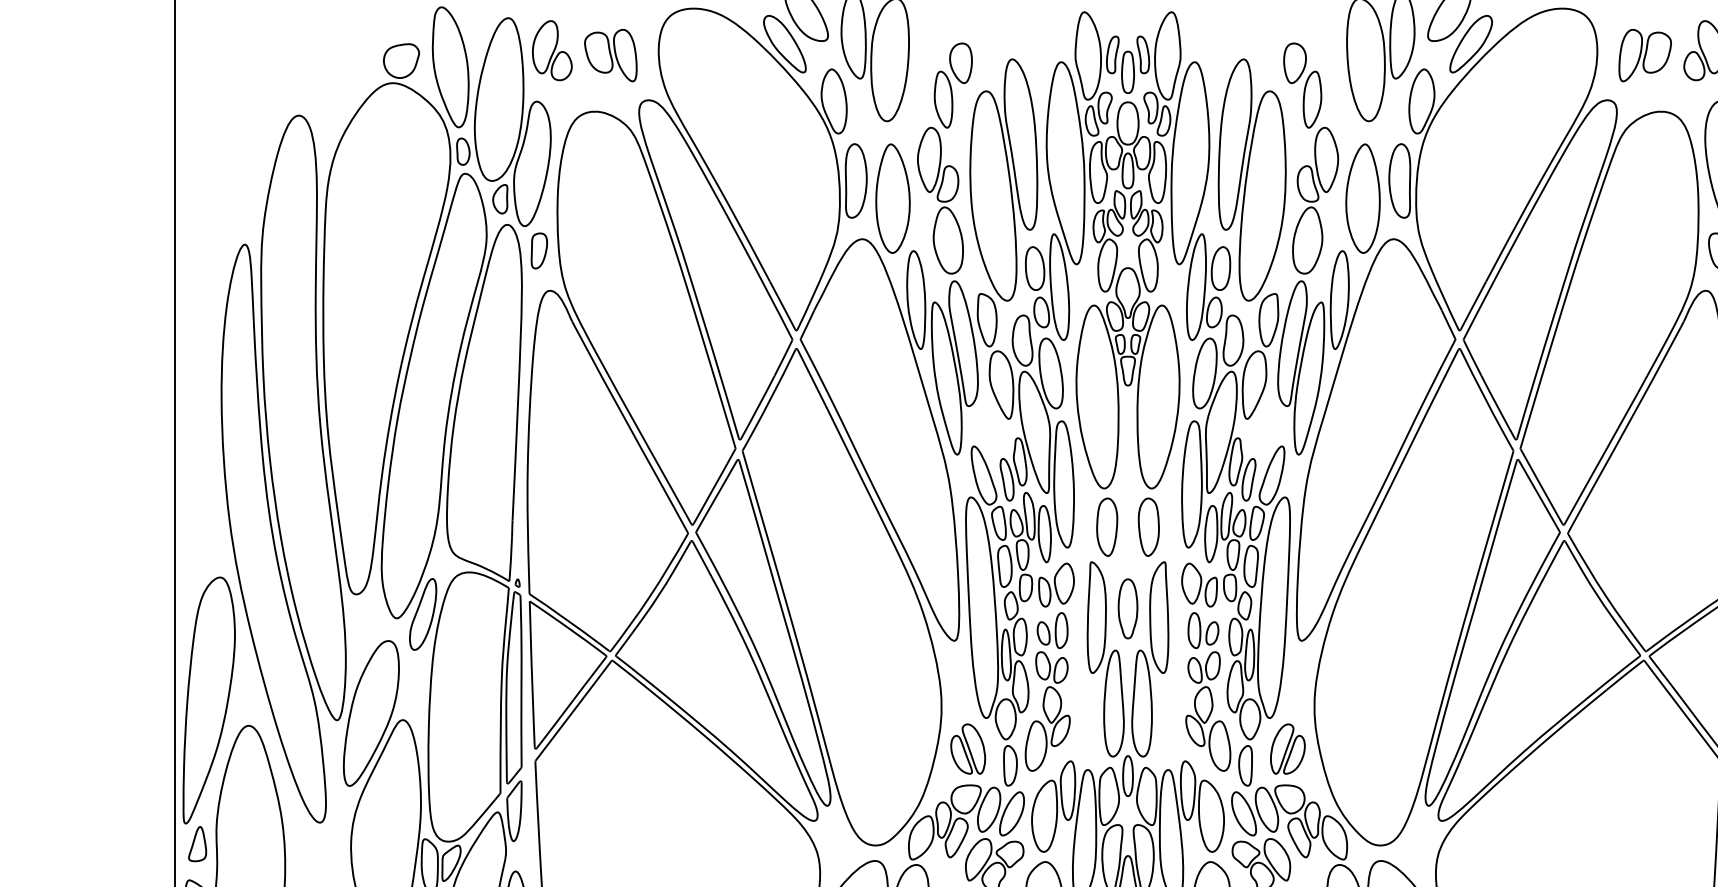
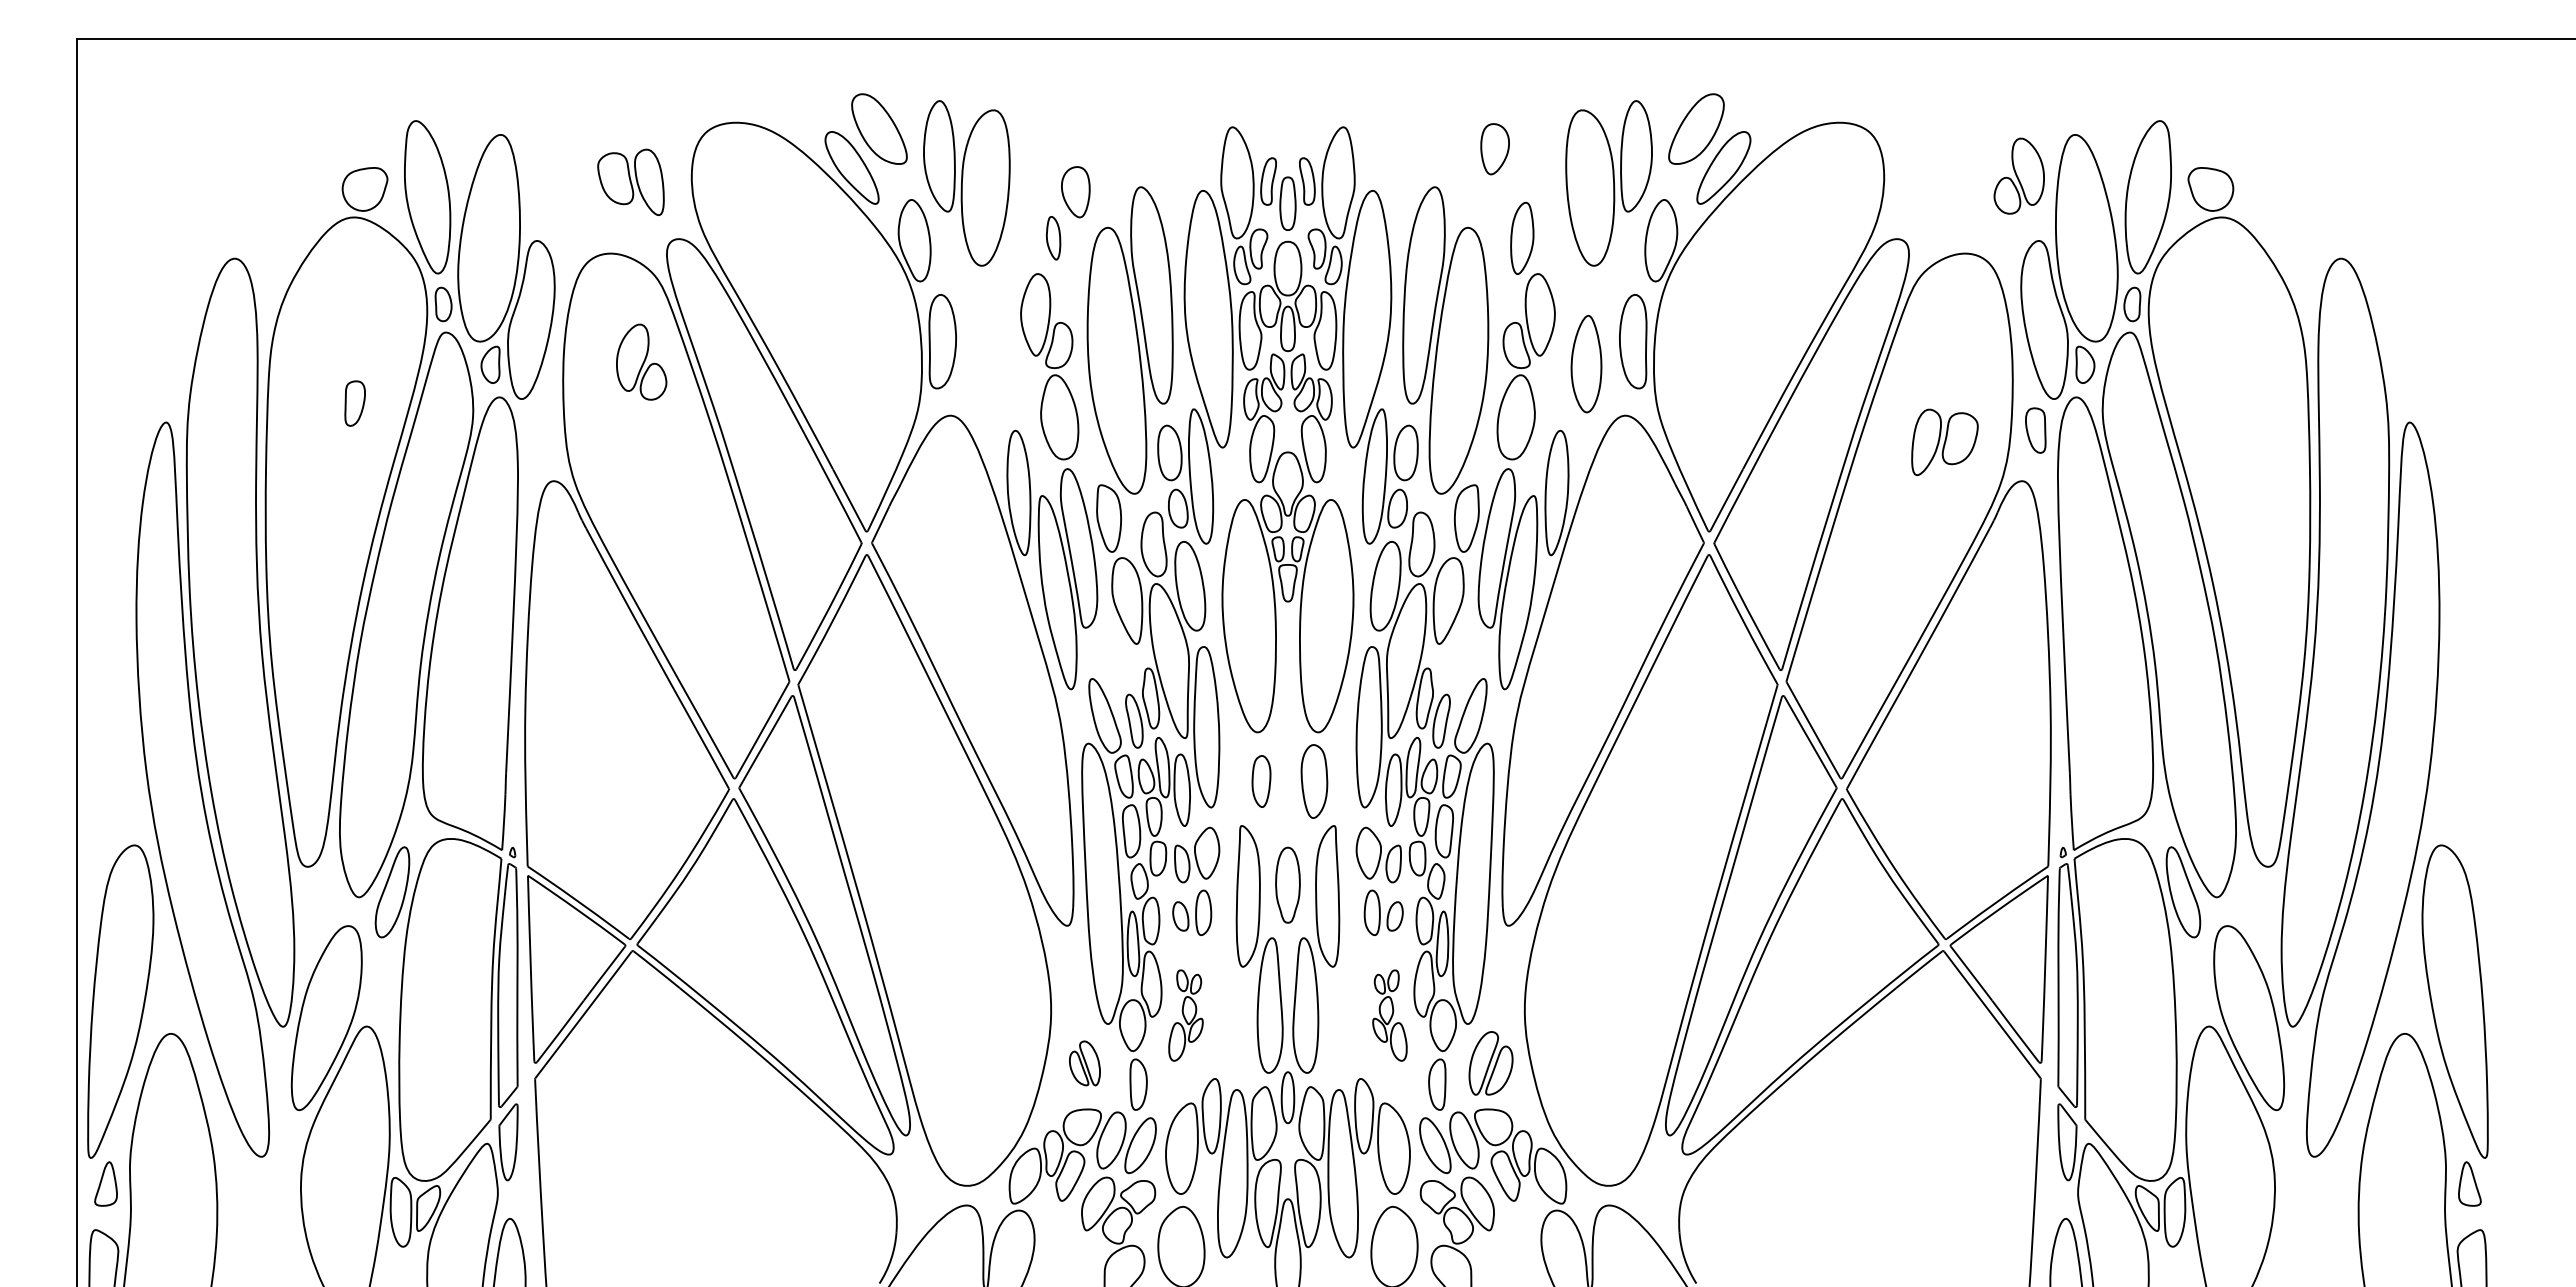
part: (552, 50) -> (641, 361), moved
part: (1644, 54) -> (1944, 441), moved
part: (1294, 63) -> (1494, 149), moved
part: (943, 98) -> (1053, 237), size x0.6
part: (893, 198) -> (989, 363), removed
part: (1363, 198) -> (1586, 363), size x0.7
part: (538, 250) -> (354, 403), moved
part: (1107, 527) -> (1261, 781), size x0.7
part: (1047, 711) -> (1185, 1015), size x0.6
part: (1207, 711) -> (1389, 1015), size x0.6
part: (967, 749) -> (1084, 1063), size x0.7

